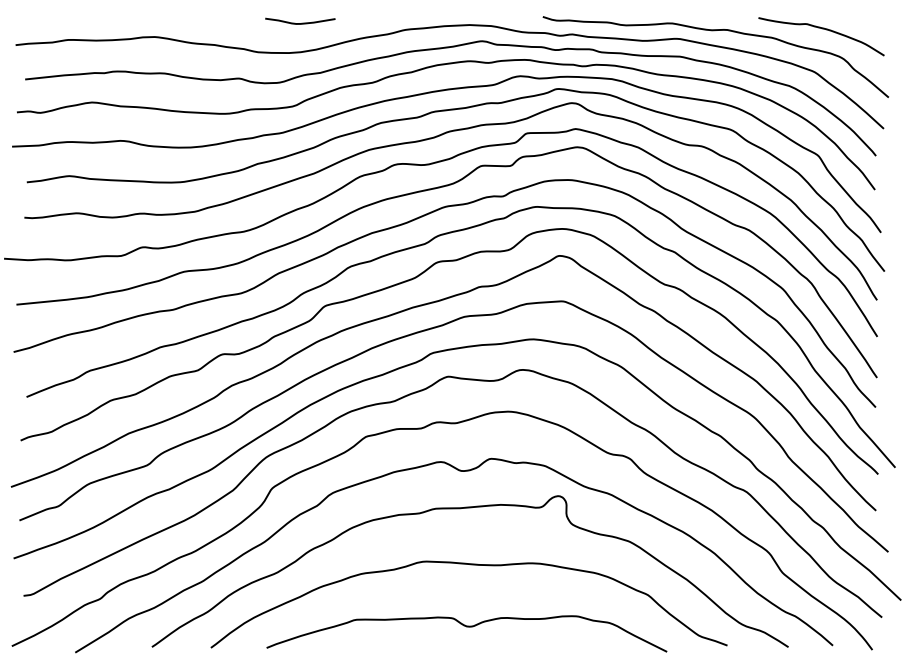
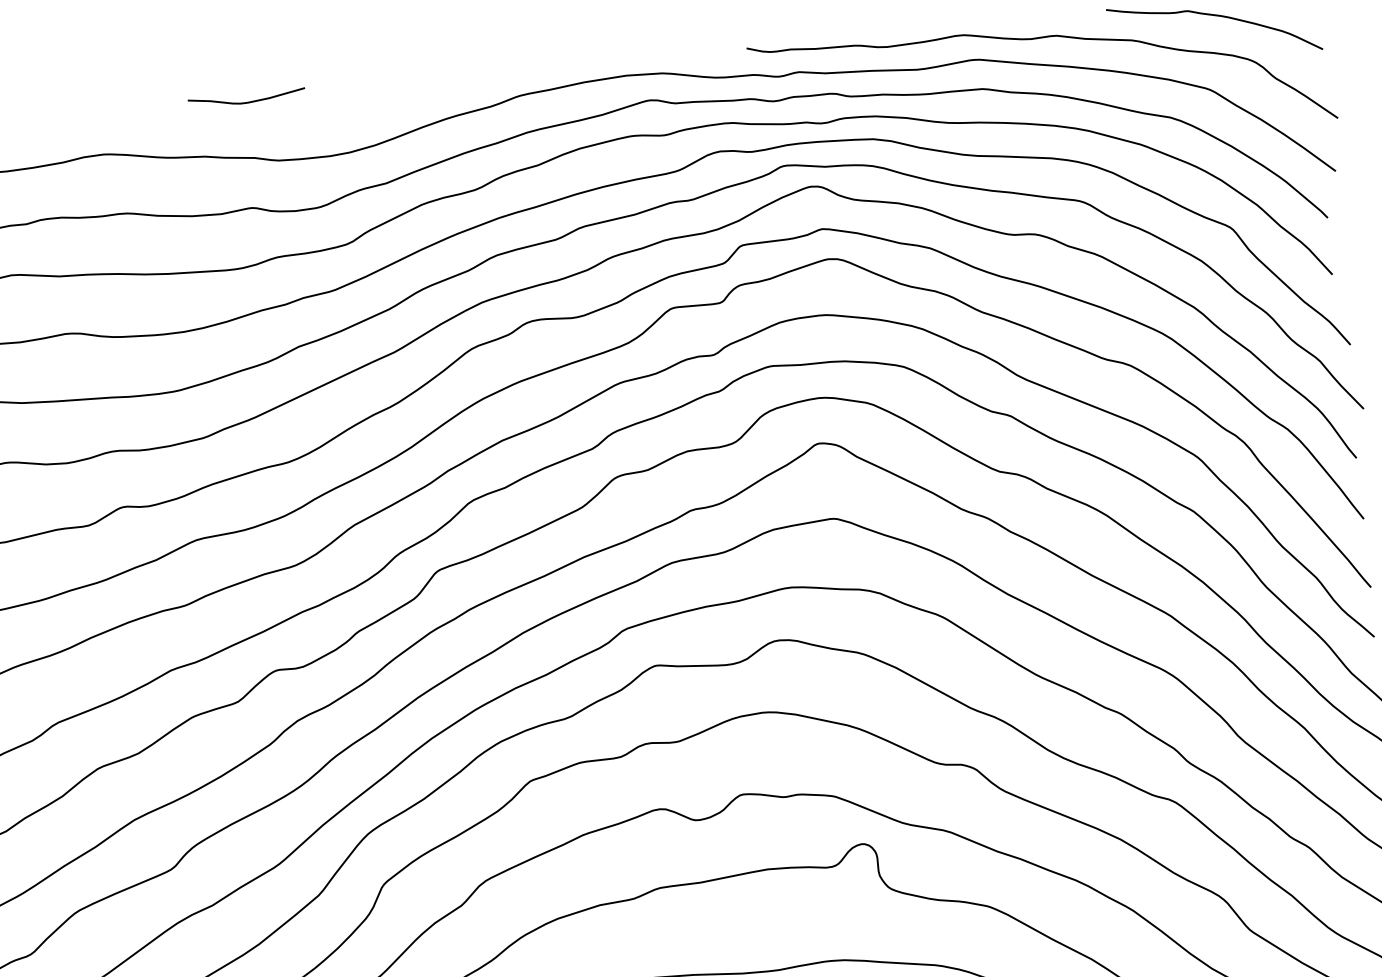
curve: (301, 22) -> (248, 100), moved

